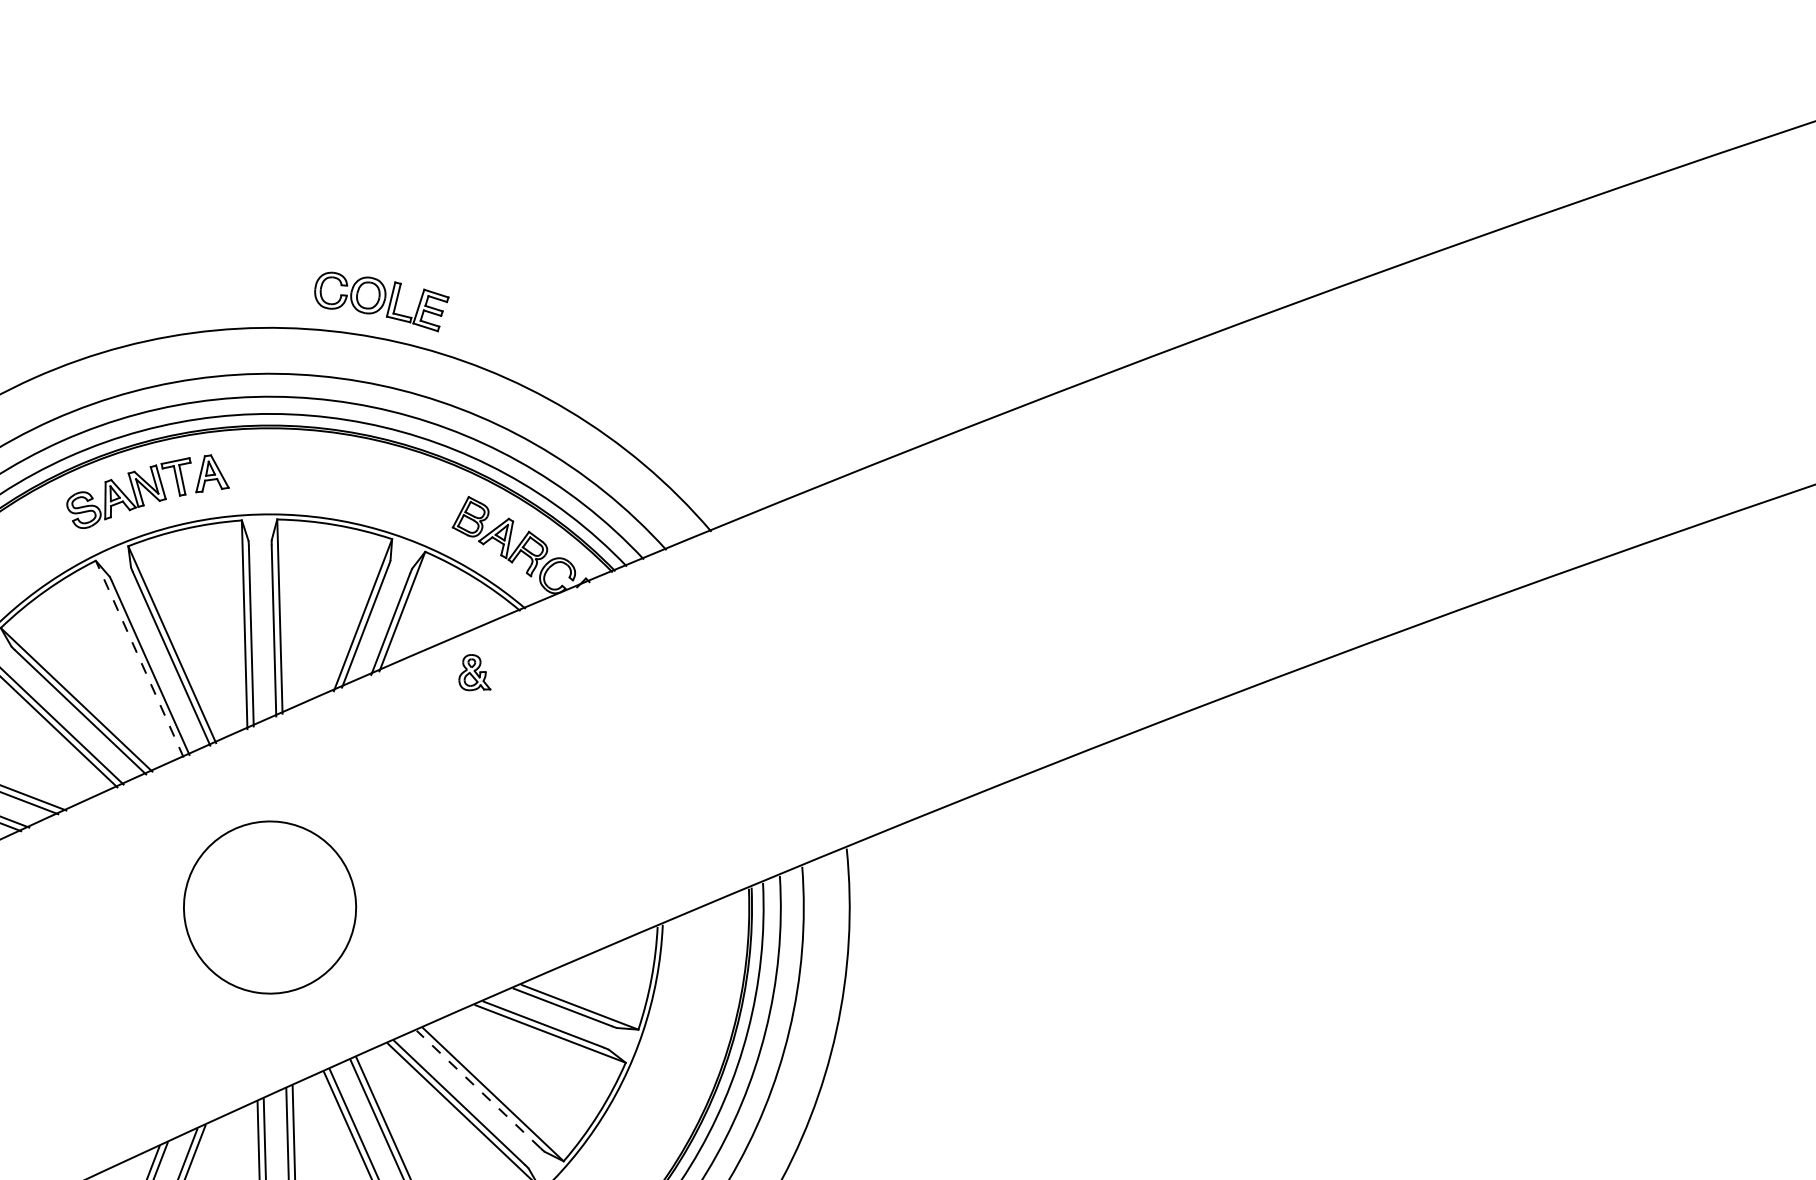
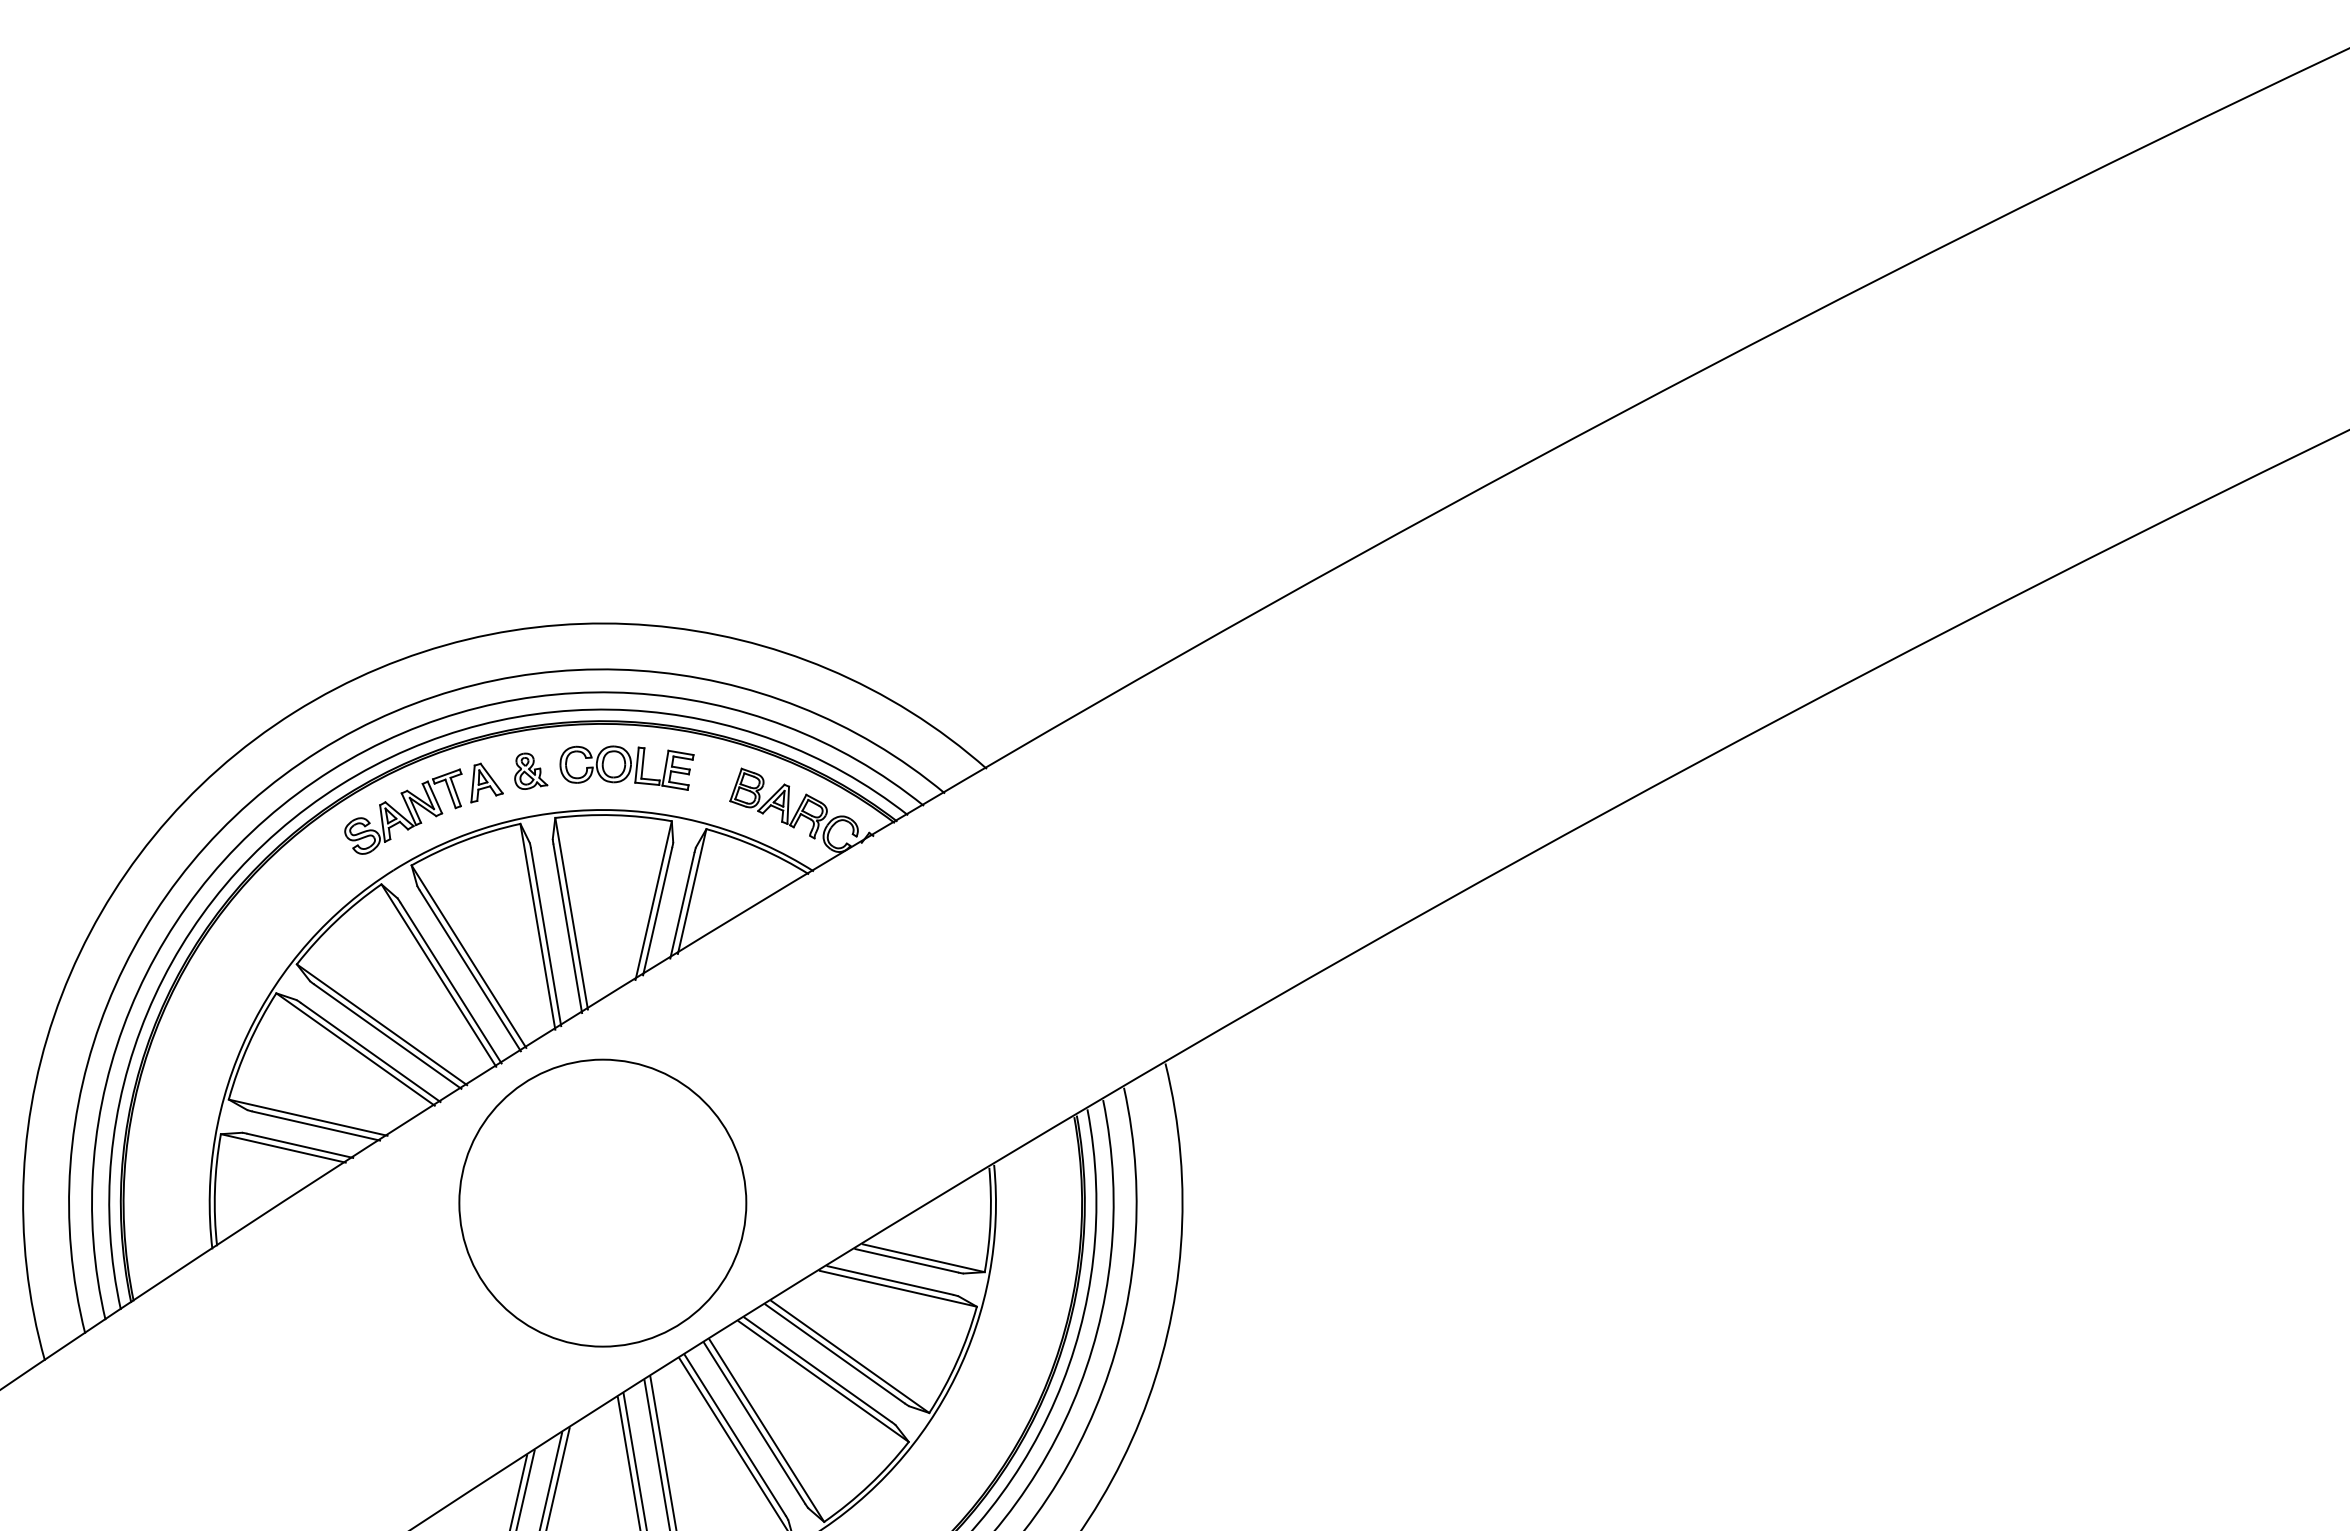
part: (380, 300) -> (626, 767), moved
line: (139, 659) -> (438, 975), dashed -> solid
part: (476, 672) -> (531, 770), moved
circle: (269, 906) -> (602, 1202), size x1.67
line: (478, 1089) -> (834, 1353), dashed -> solid

